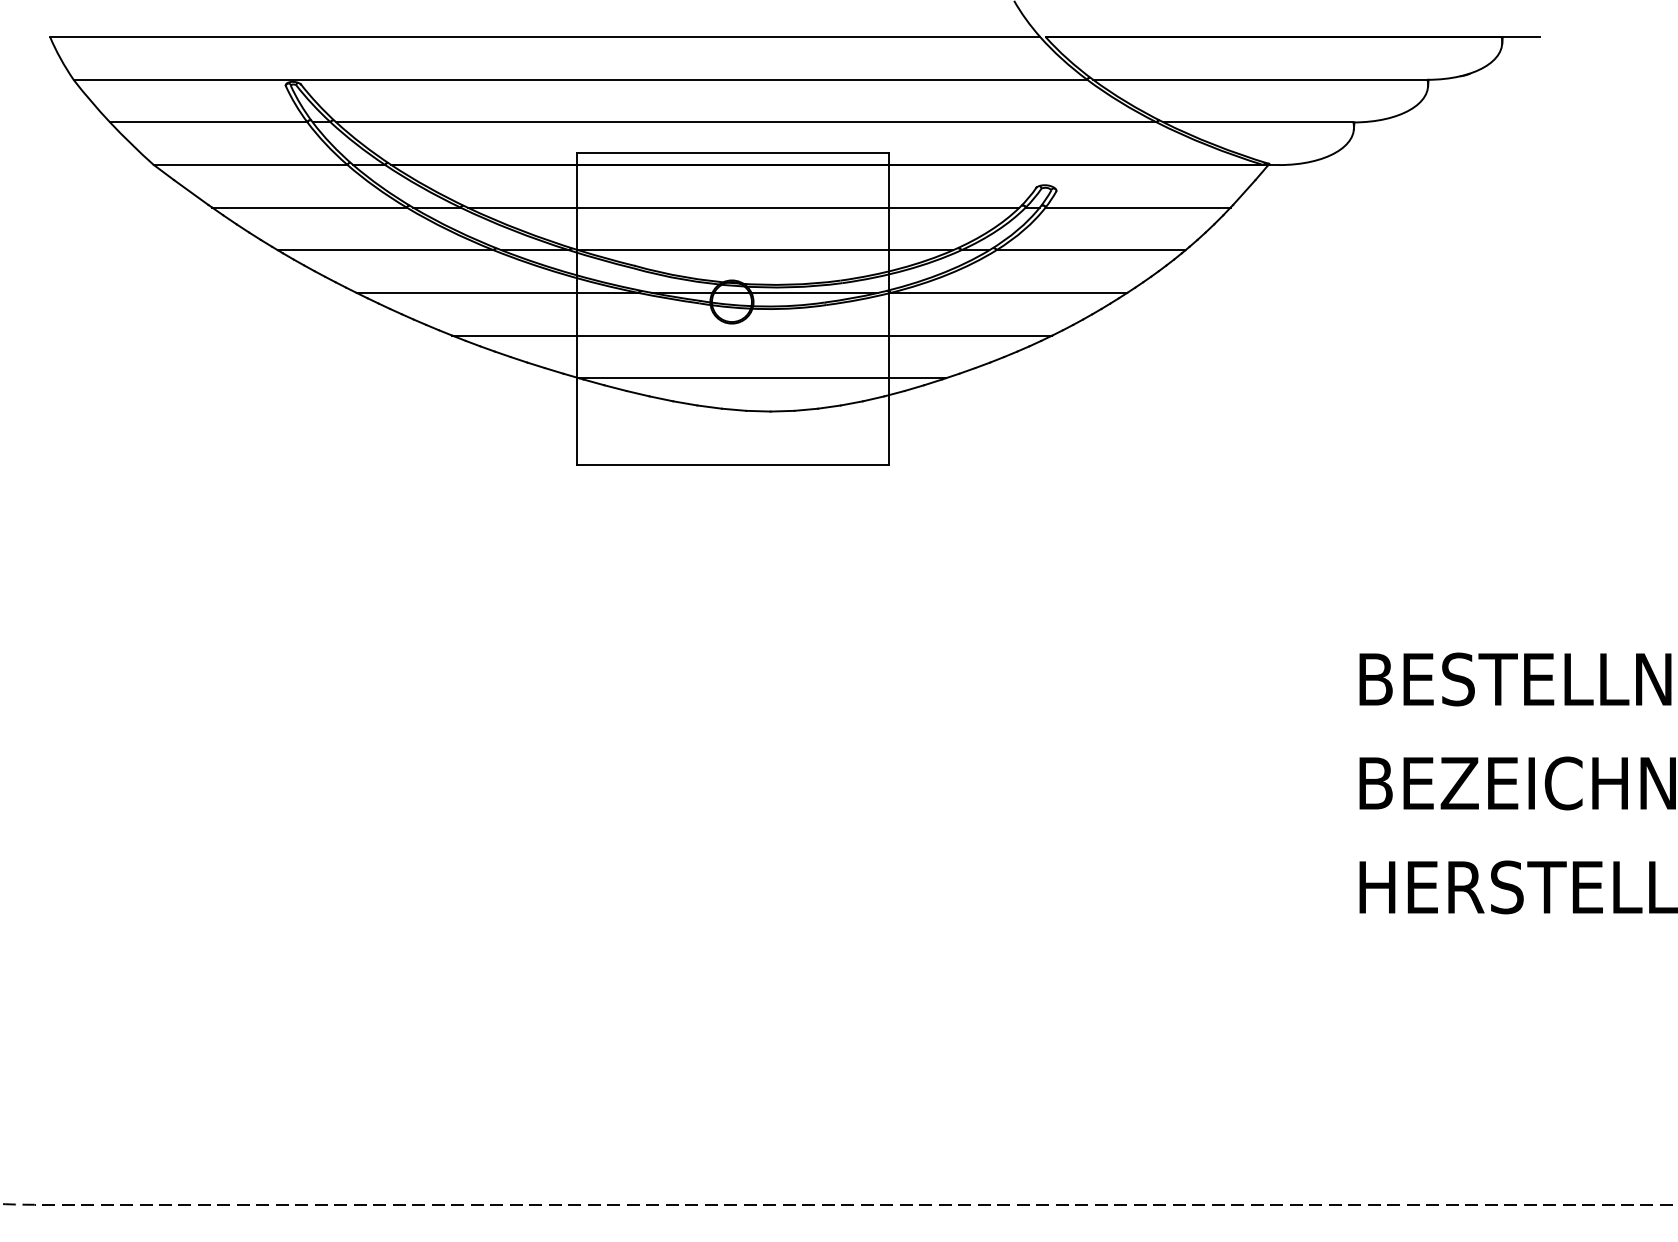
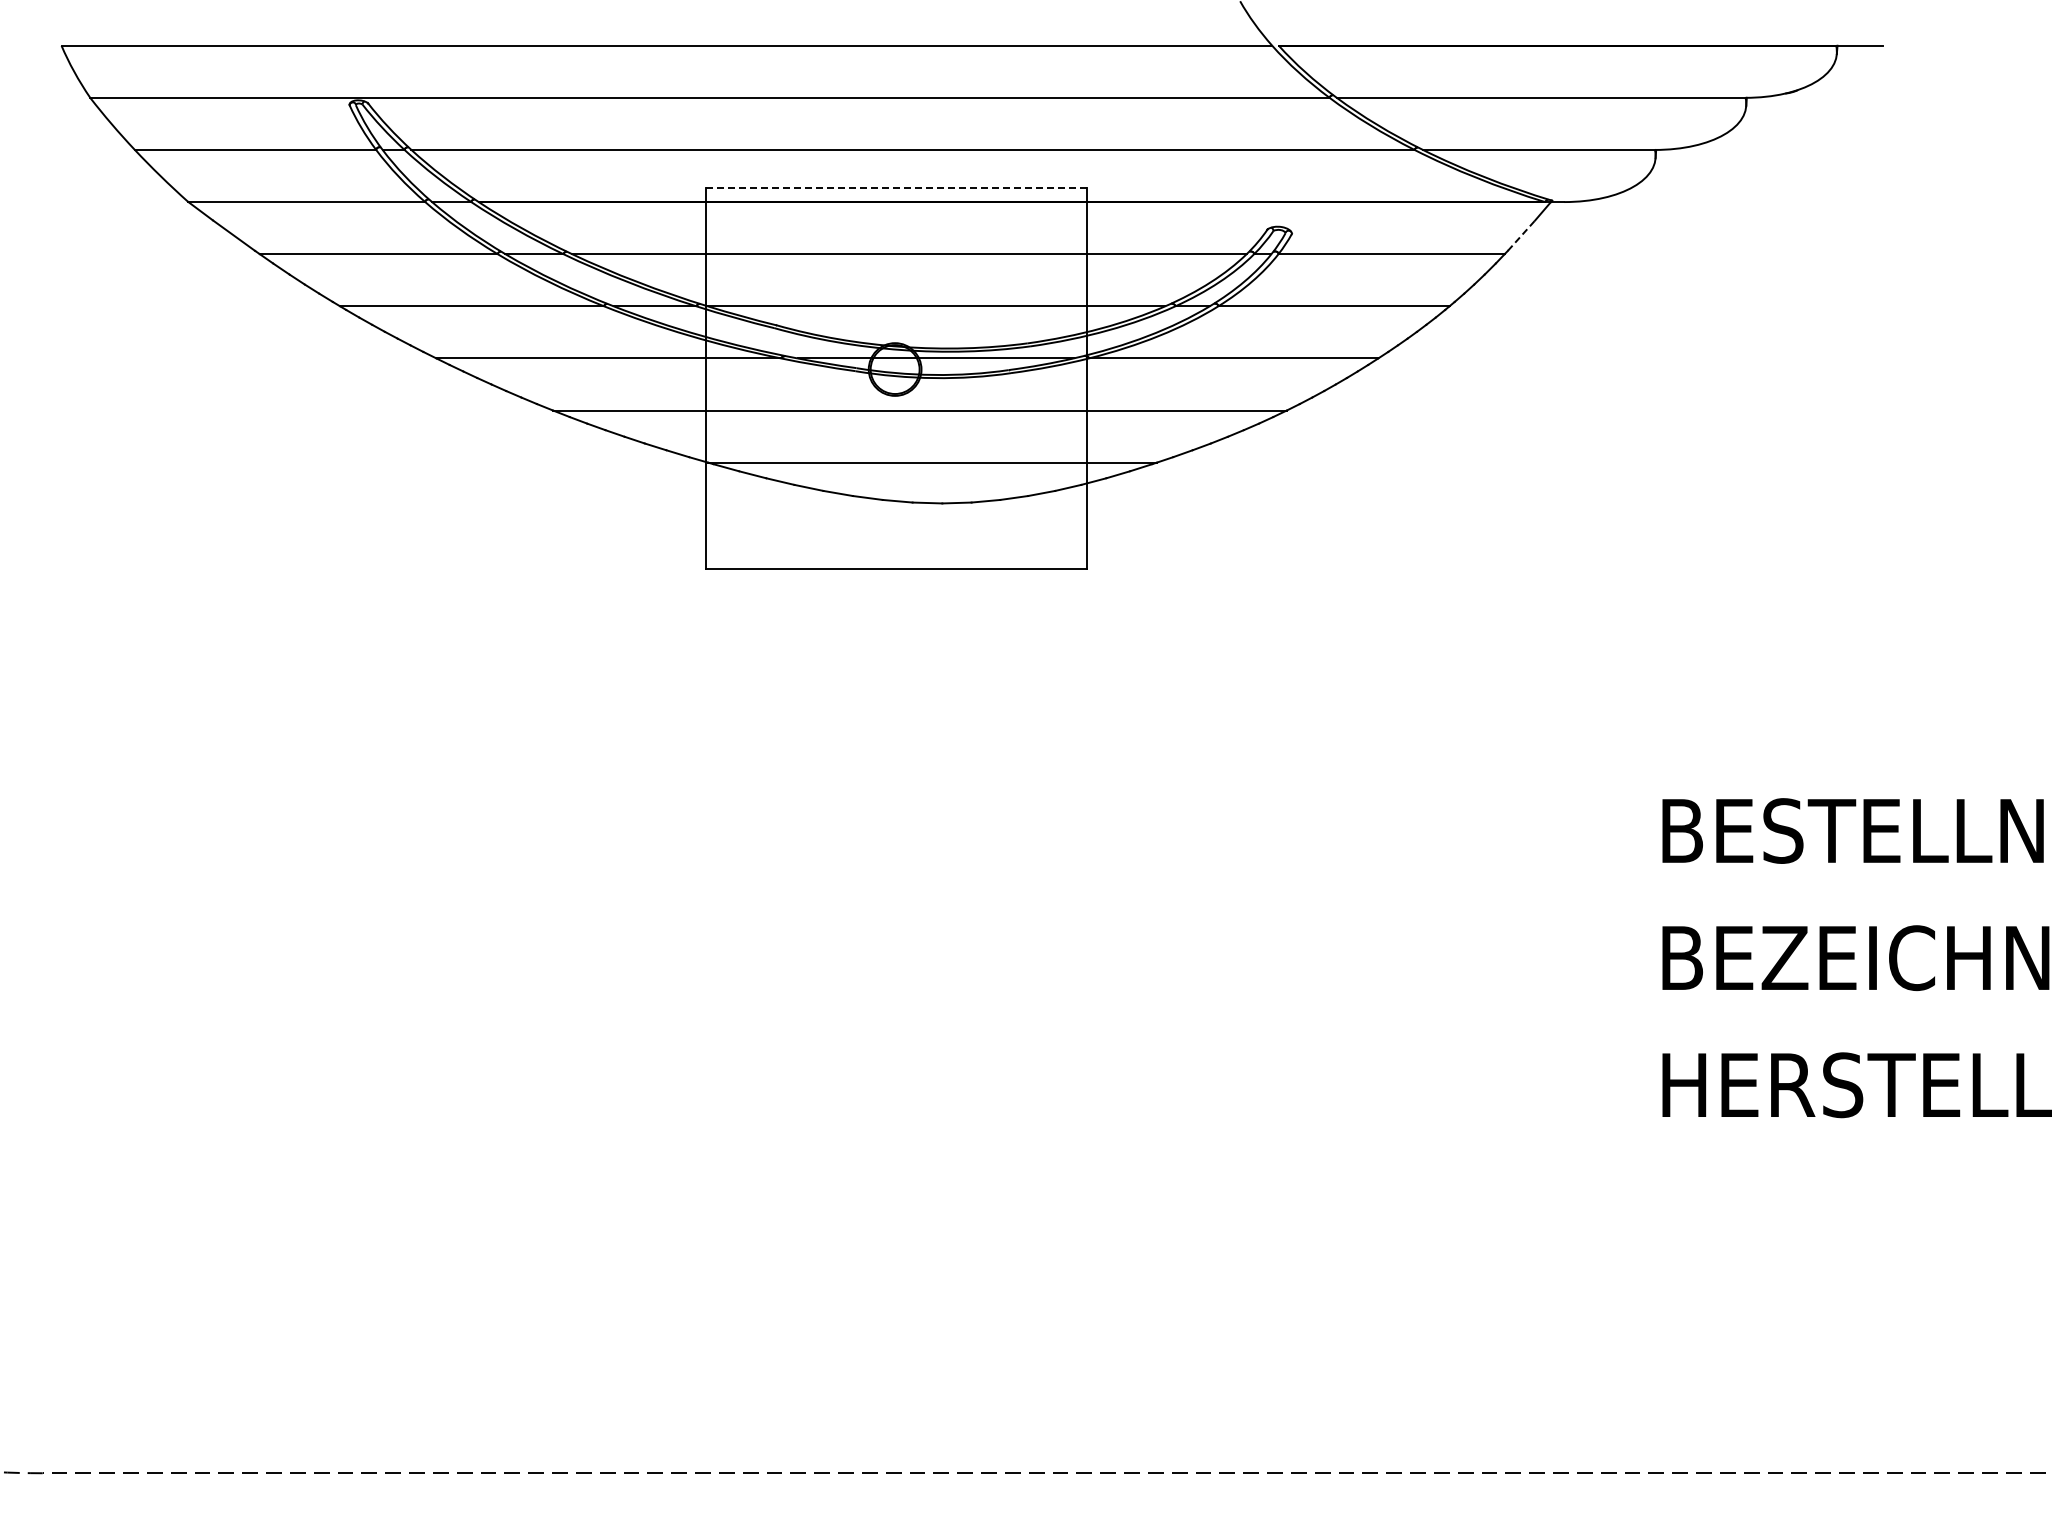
line: (733, 153) -> (896, 187), solid -> dashed
line: (1244, 192) -> (1521, 235), solid -> dashed

